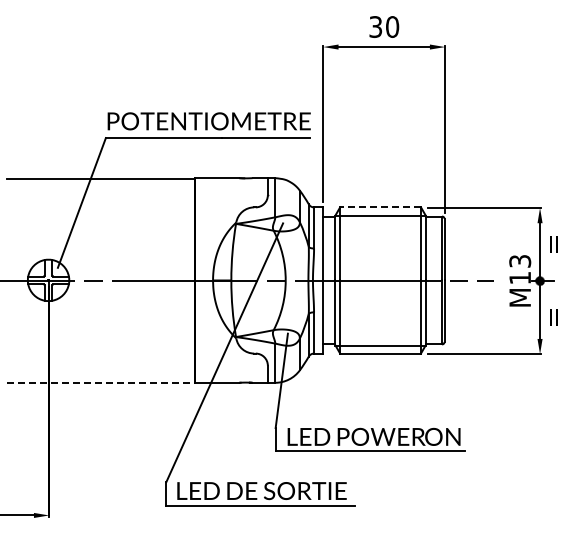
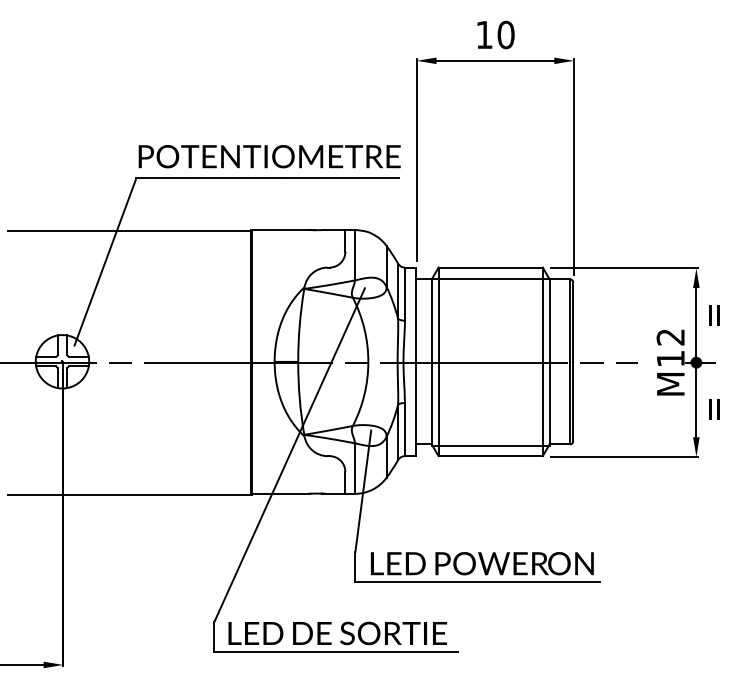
text: (375, 27) -> (484, 35), 30 -> 10
line: (380, 207) -> (490, 267), dashed -> solid
text: (520, 261) -> (671, 337), M13 -> M12
line: (101, 383) -> (130, 494), dashed -> solid

